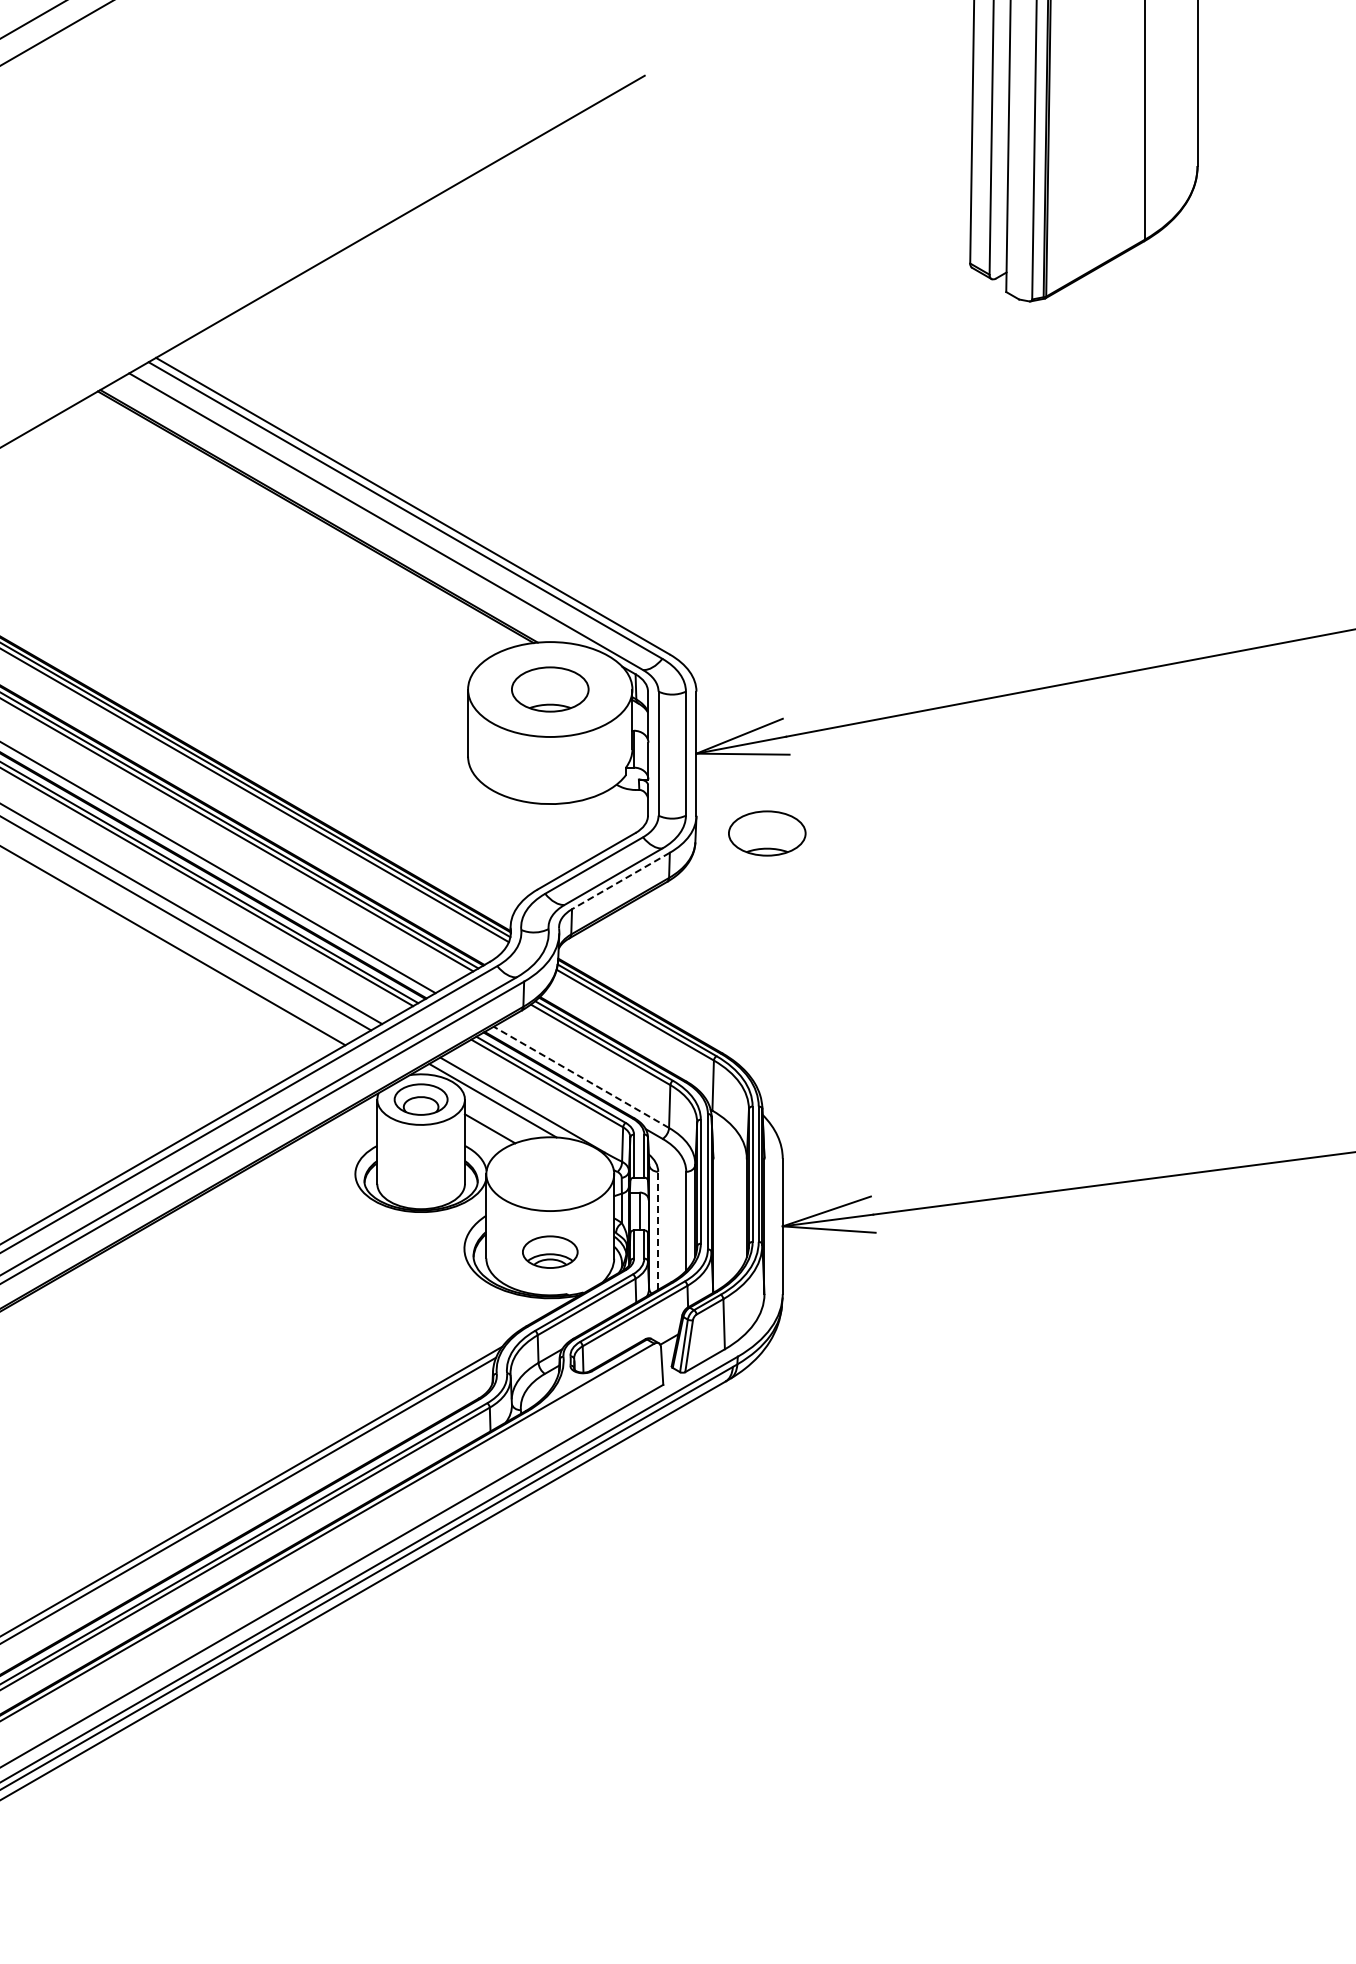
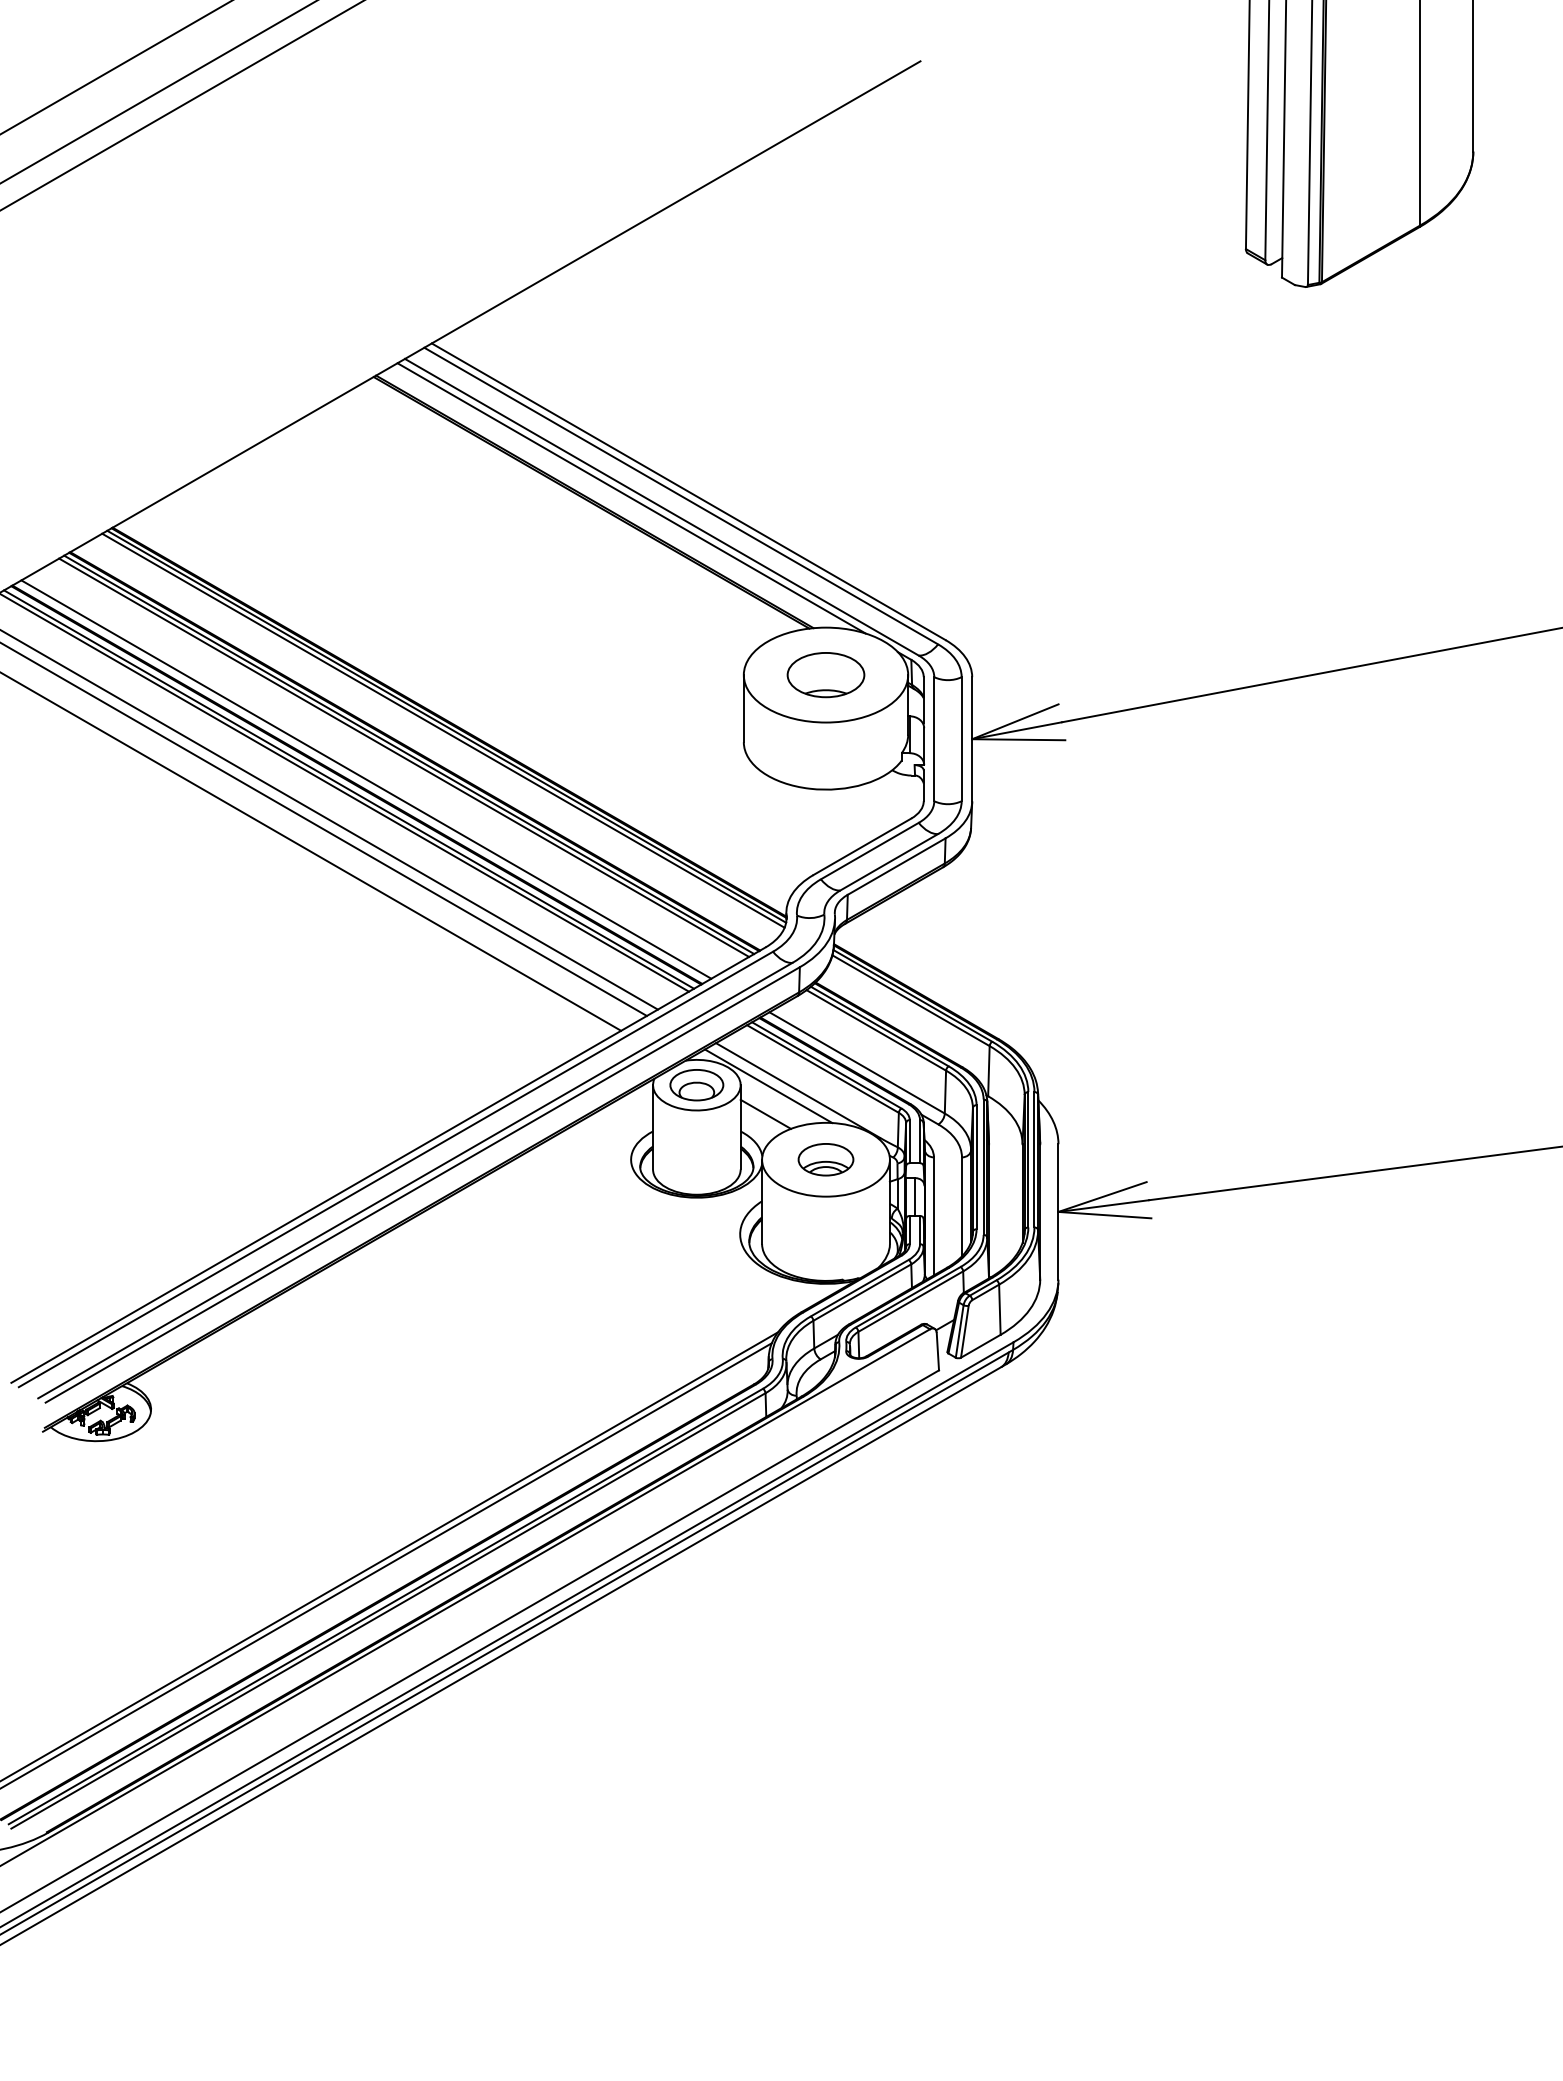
line: (355, 512) -> (631, 498), added
part: (766, 833) -> (1042, 819), removed
line: (620, 880) -> (896, 866), dashed -> solid
line: (580, 1076) -> (856, 1062), dashed -> solid
line: (657, 1230) -> (933, 1216), dashed -> solid
part: (549, 1251) -> (825, 1159), moved

